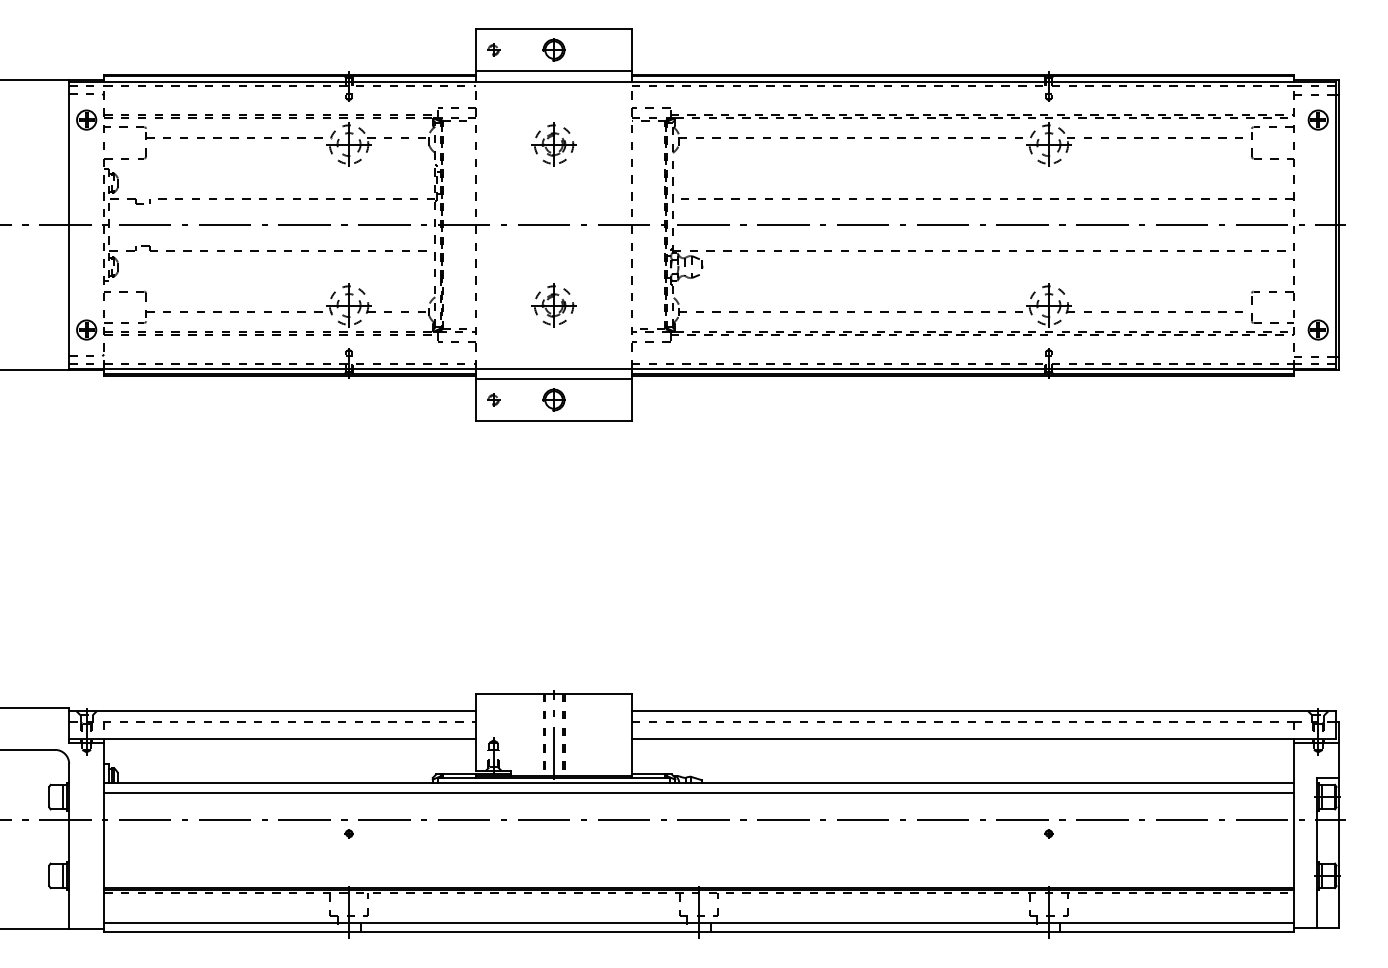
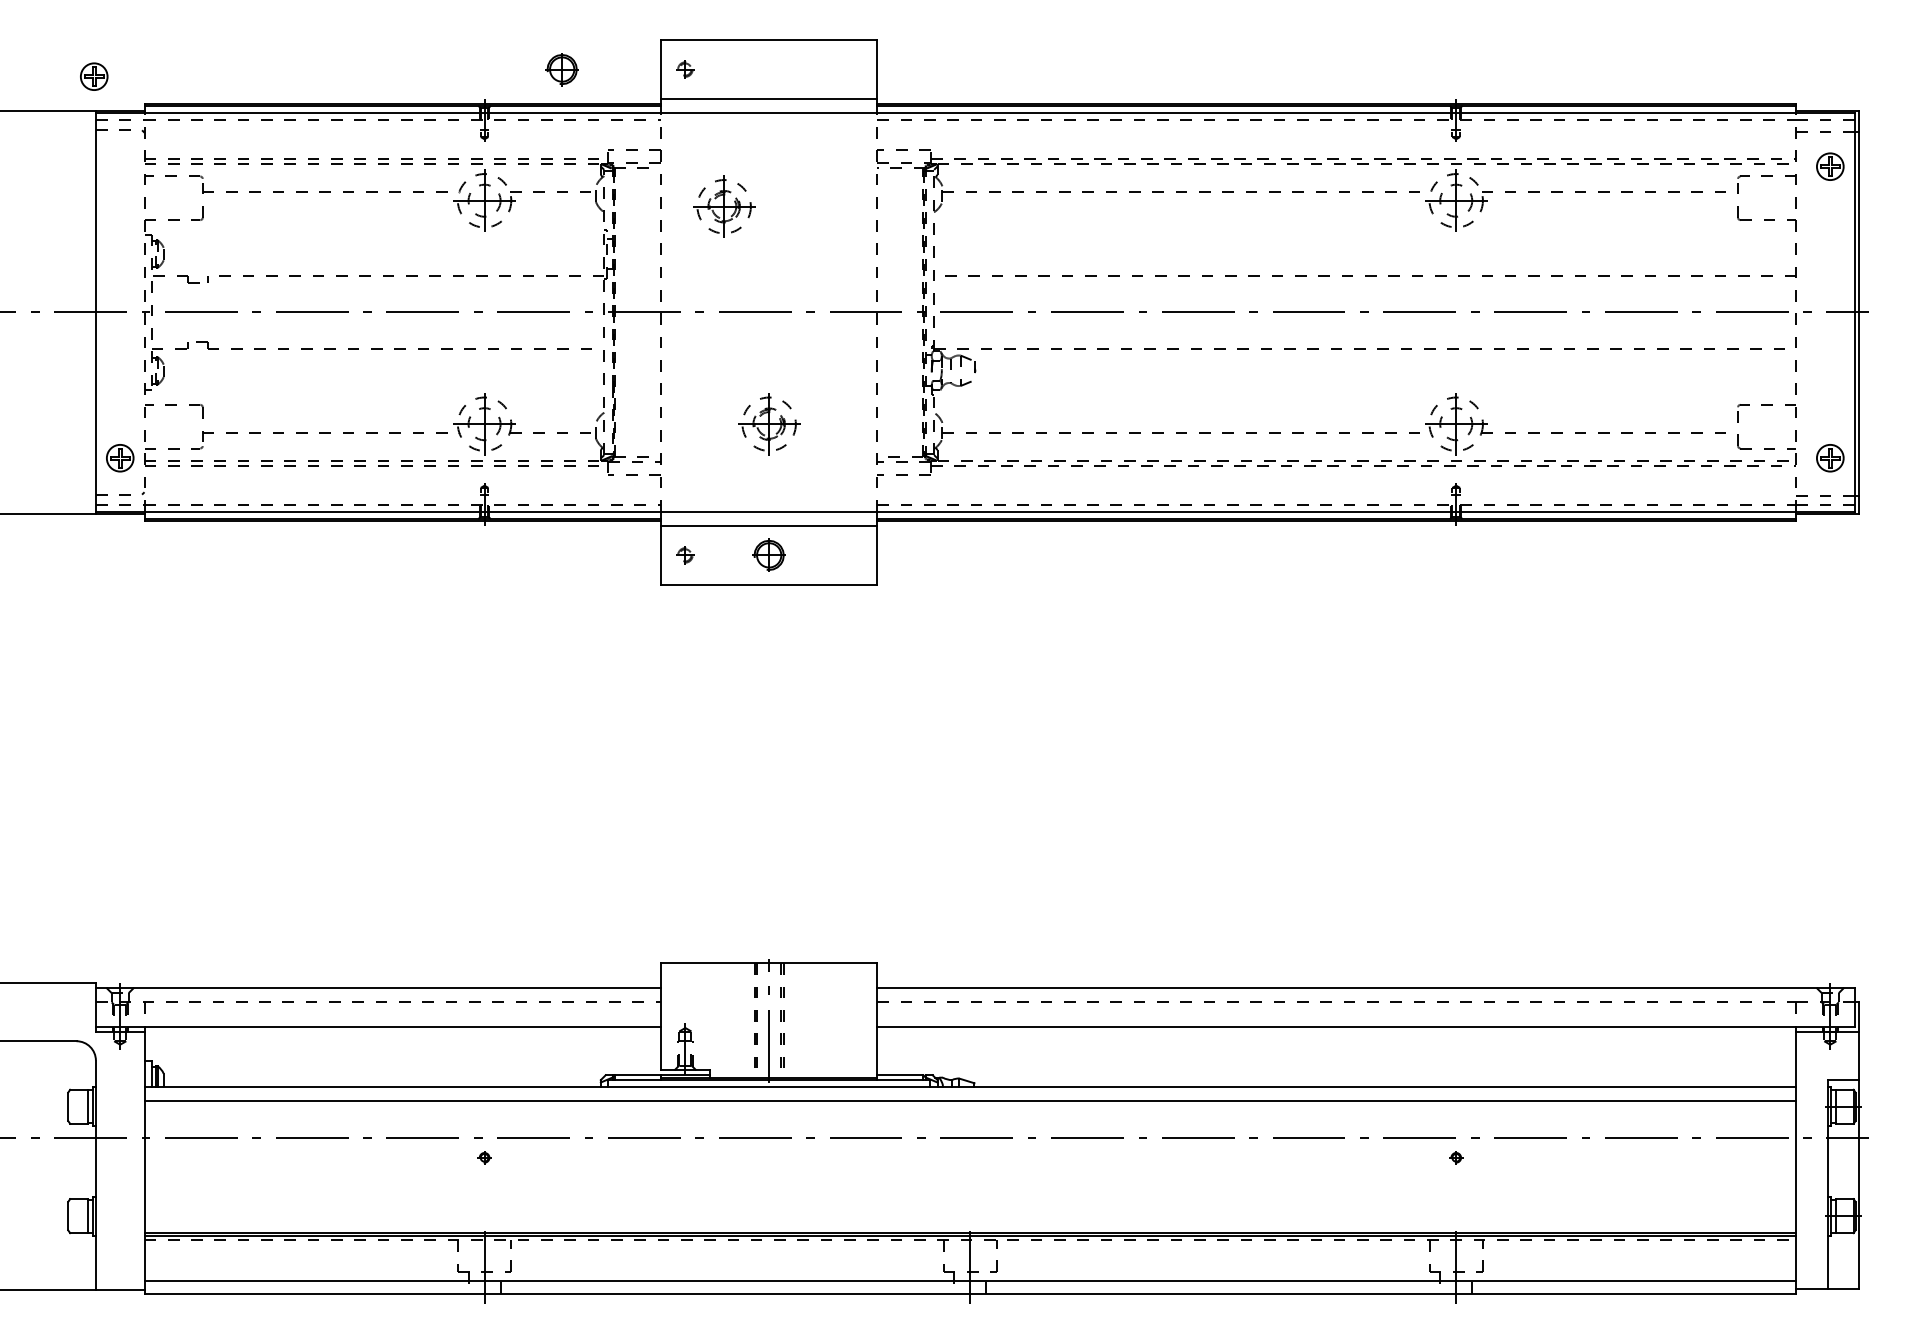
part: (553, 50) -> (561, 69), moved
part: (86, 119) -> (94, 76), moved
part: (554, 144) -> (724, 206), moved

